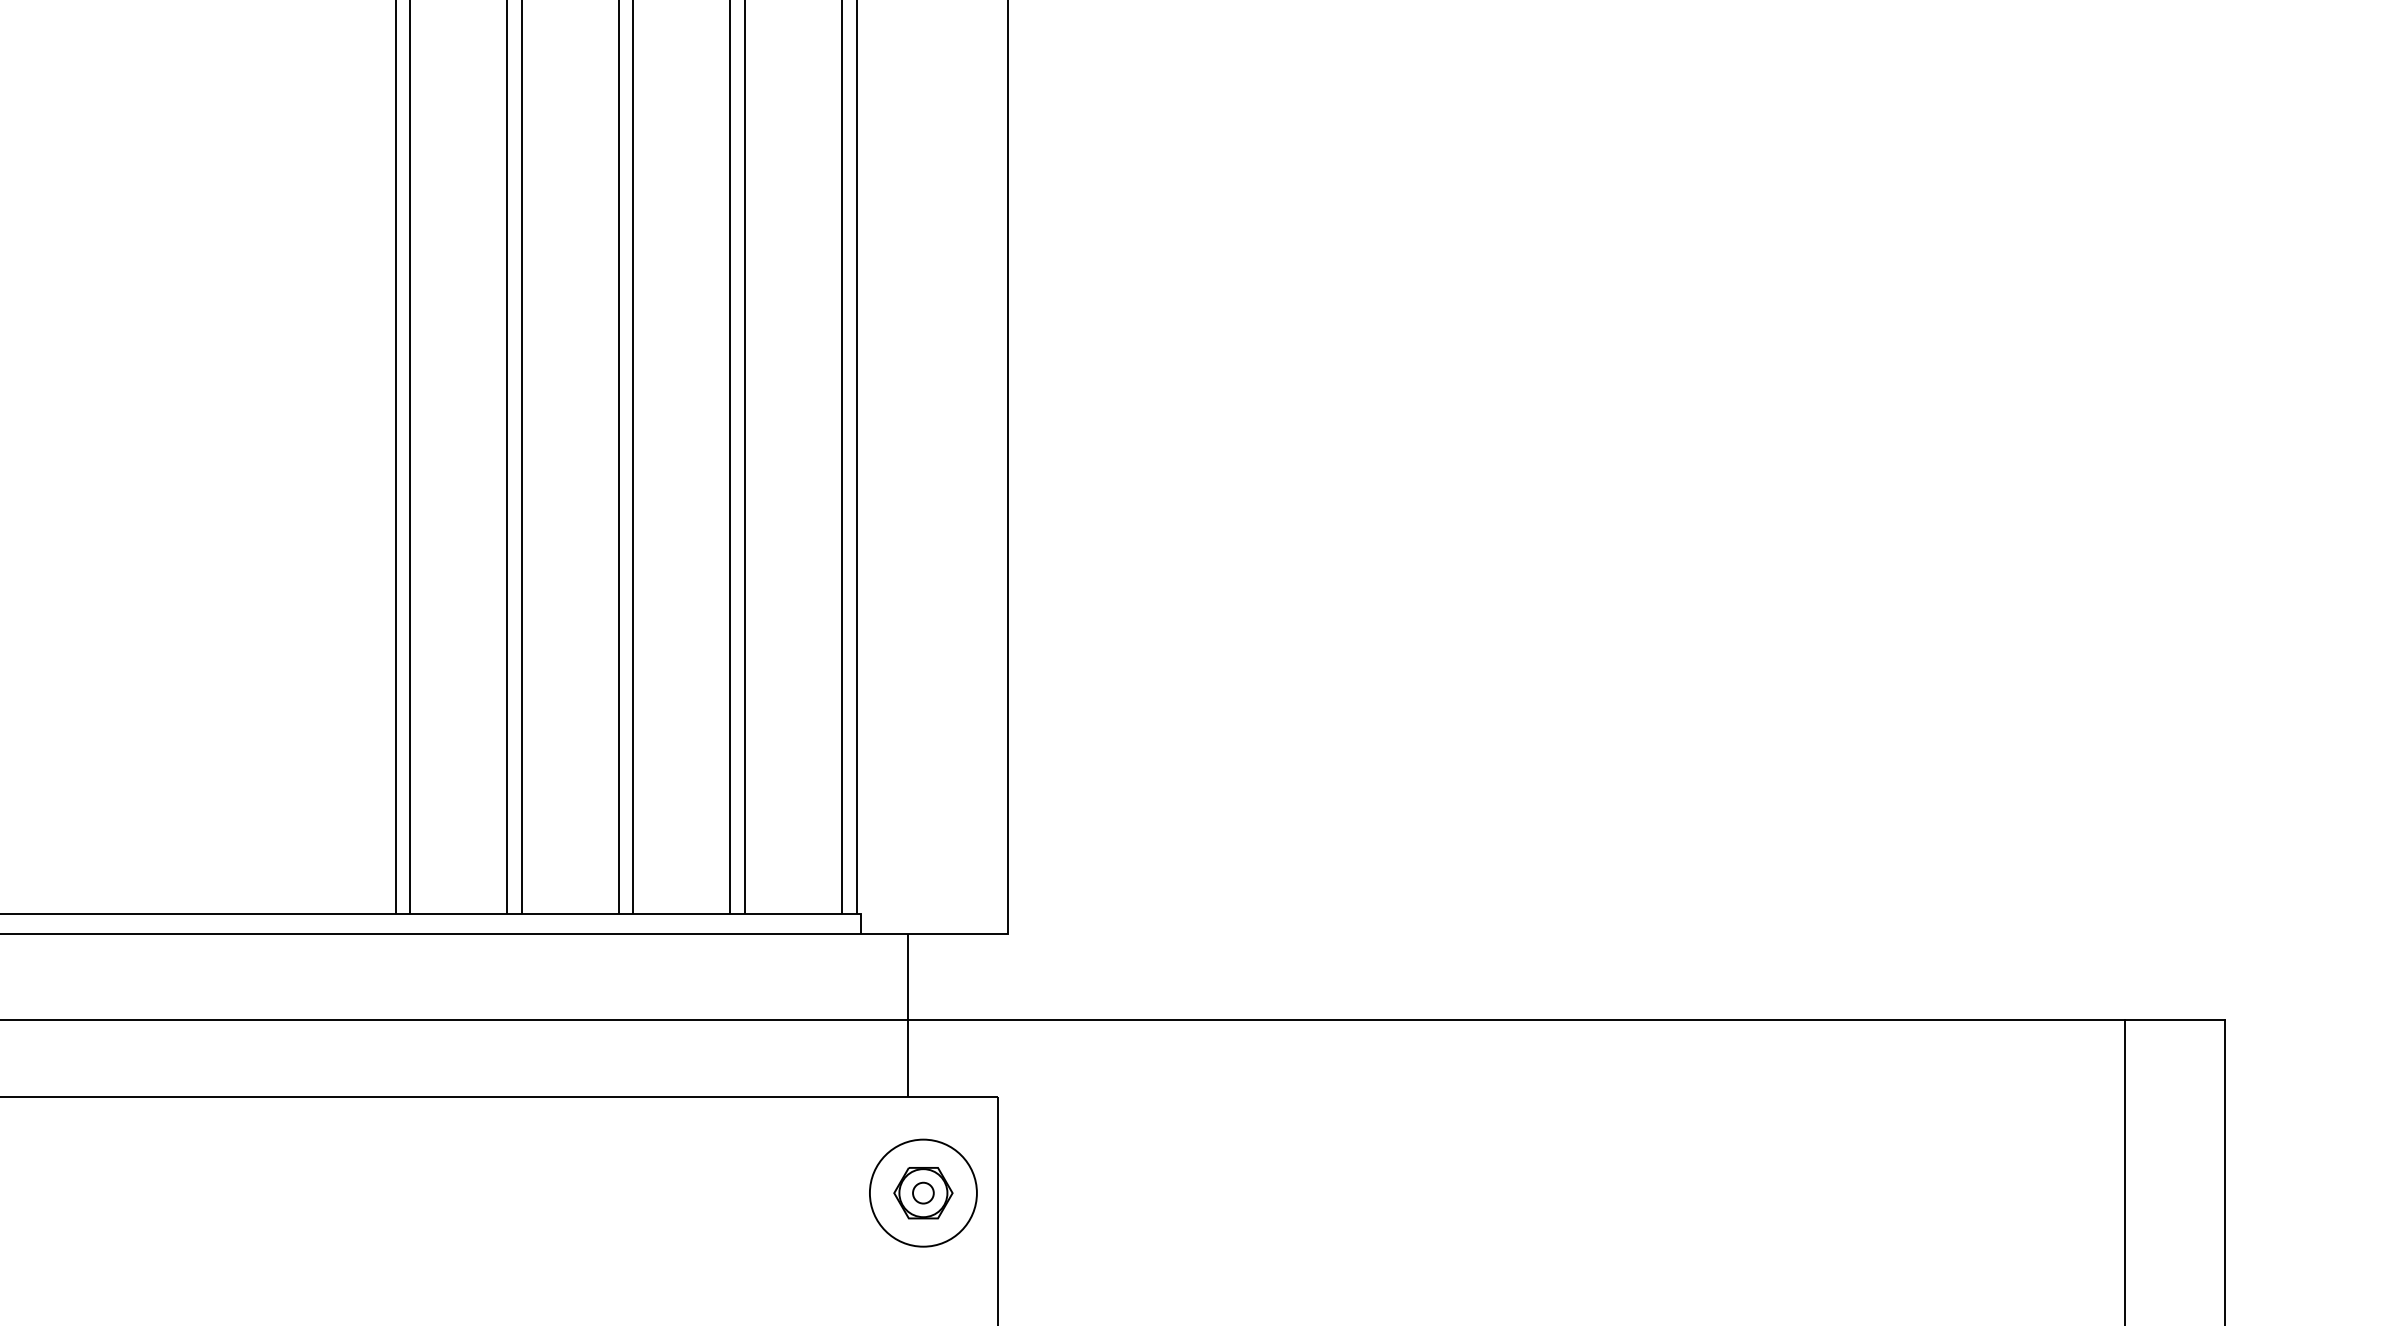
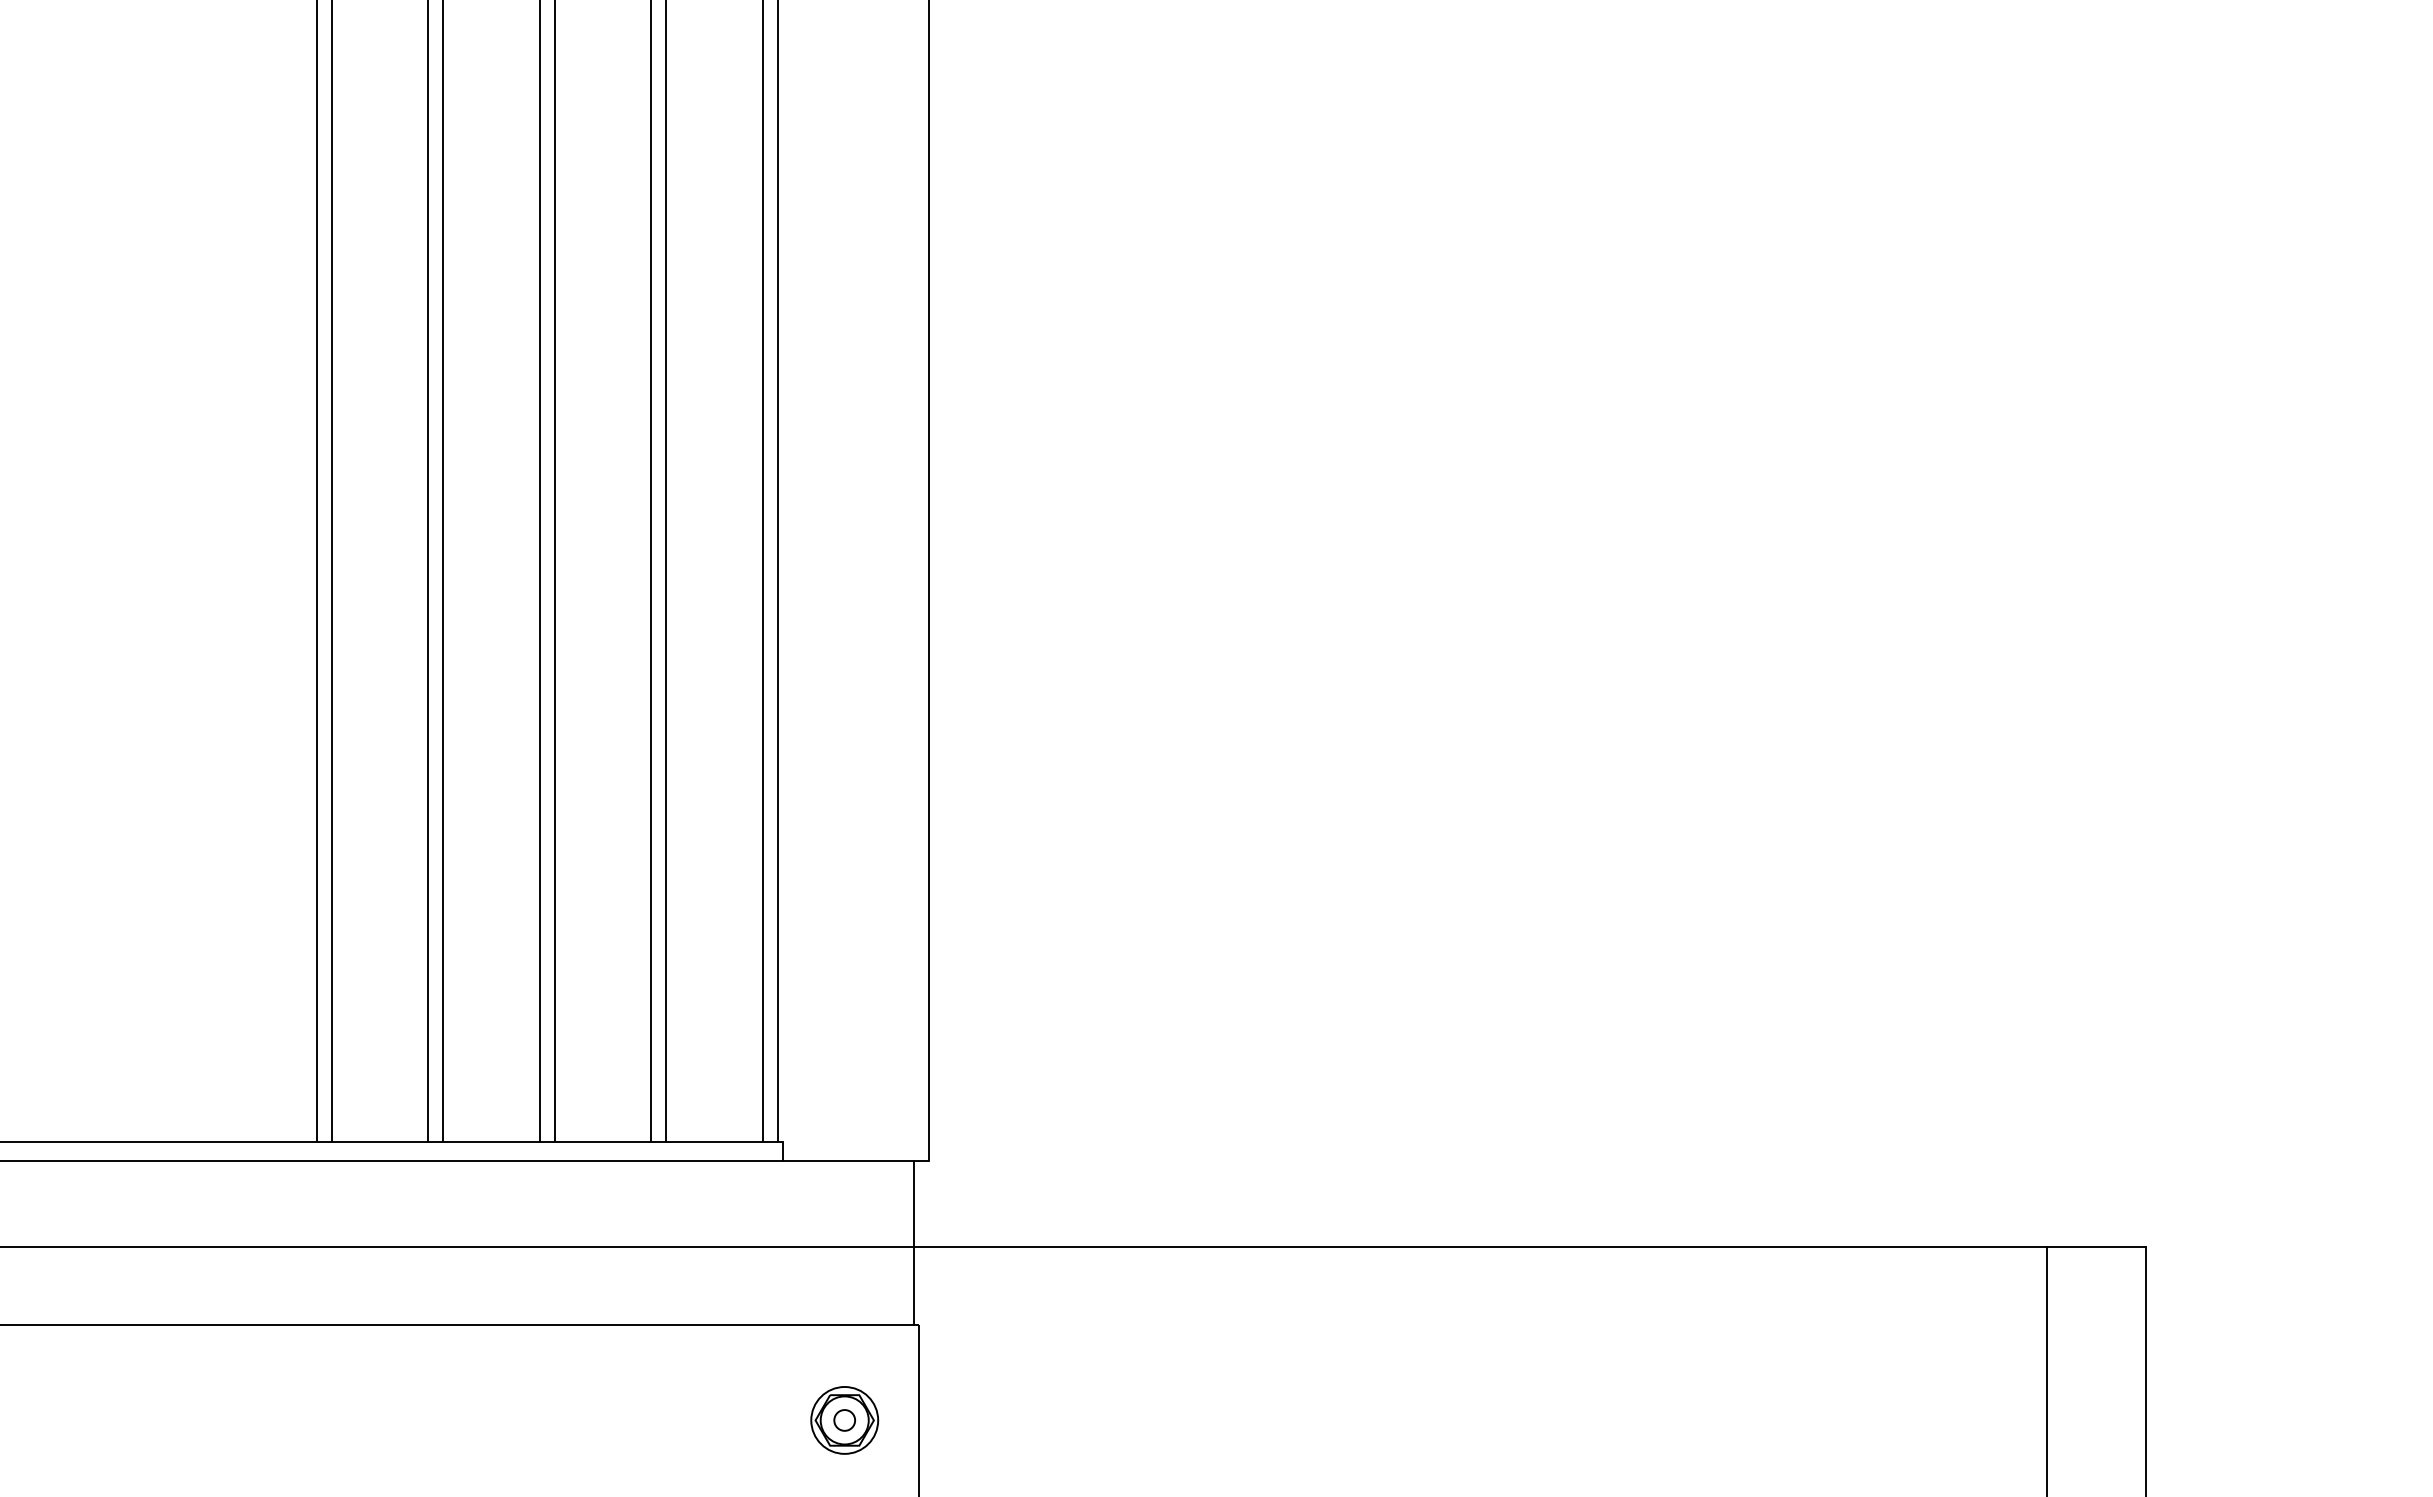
line: (908, 1015) -> (914, 1242), moved
circle: (923, 1192) -> (844, 1419), size x0.62

